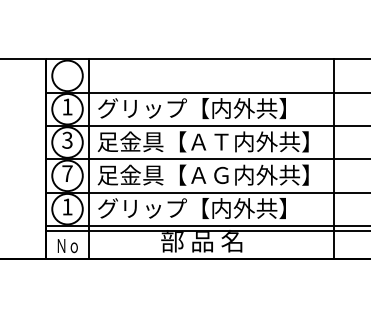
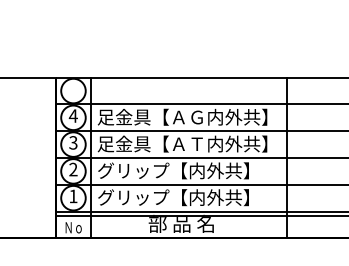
text: (66, 106) -> (72, 115), 1 -> 4
text: (203, 107) -> (182, 116), グリップ【内外共】 -> 足金具【ＡＧ内外共】
text: (67, 173) -> (73, 169), 7 -> 2
text: (203, 174) -> (182, 170), 足金具【ＡＧ内外共】 -> グリップ【内外共】

